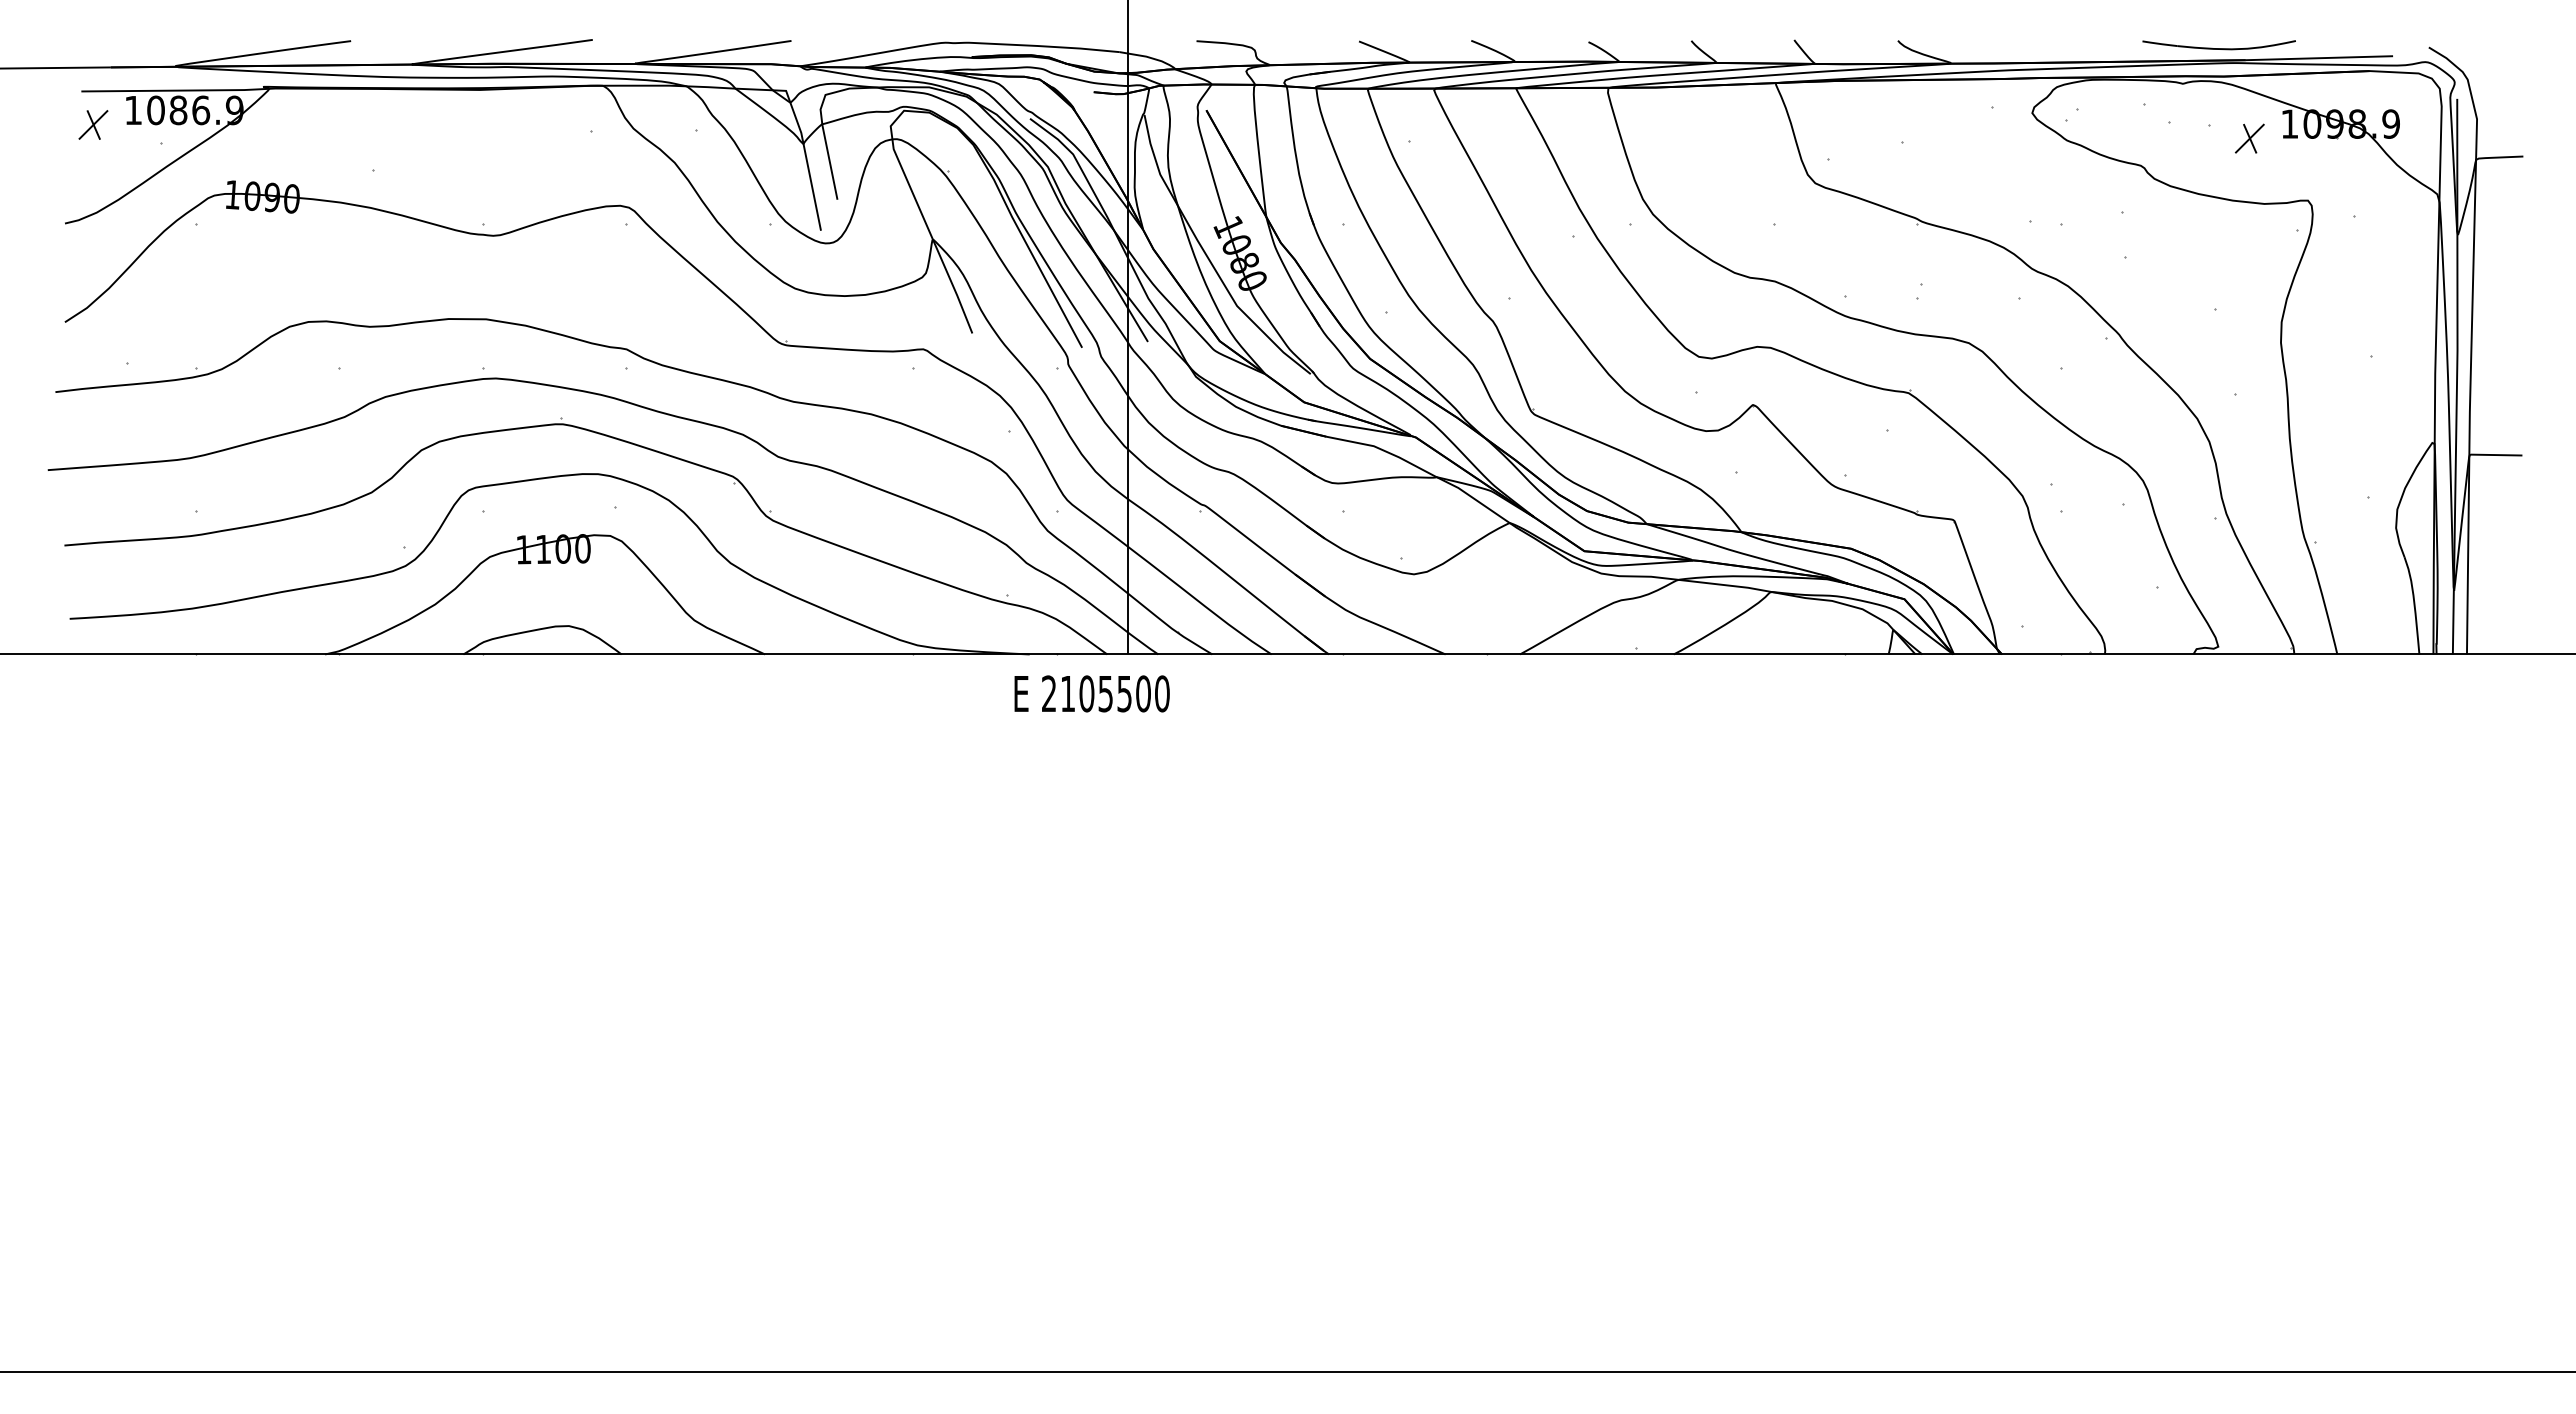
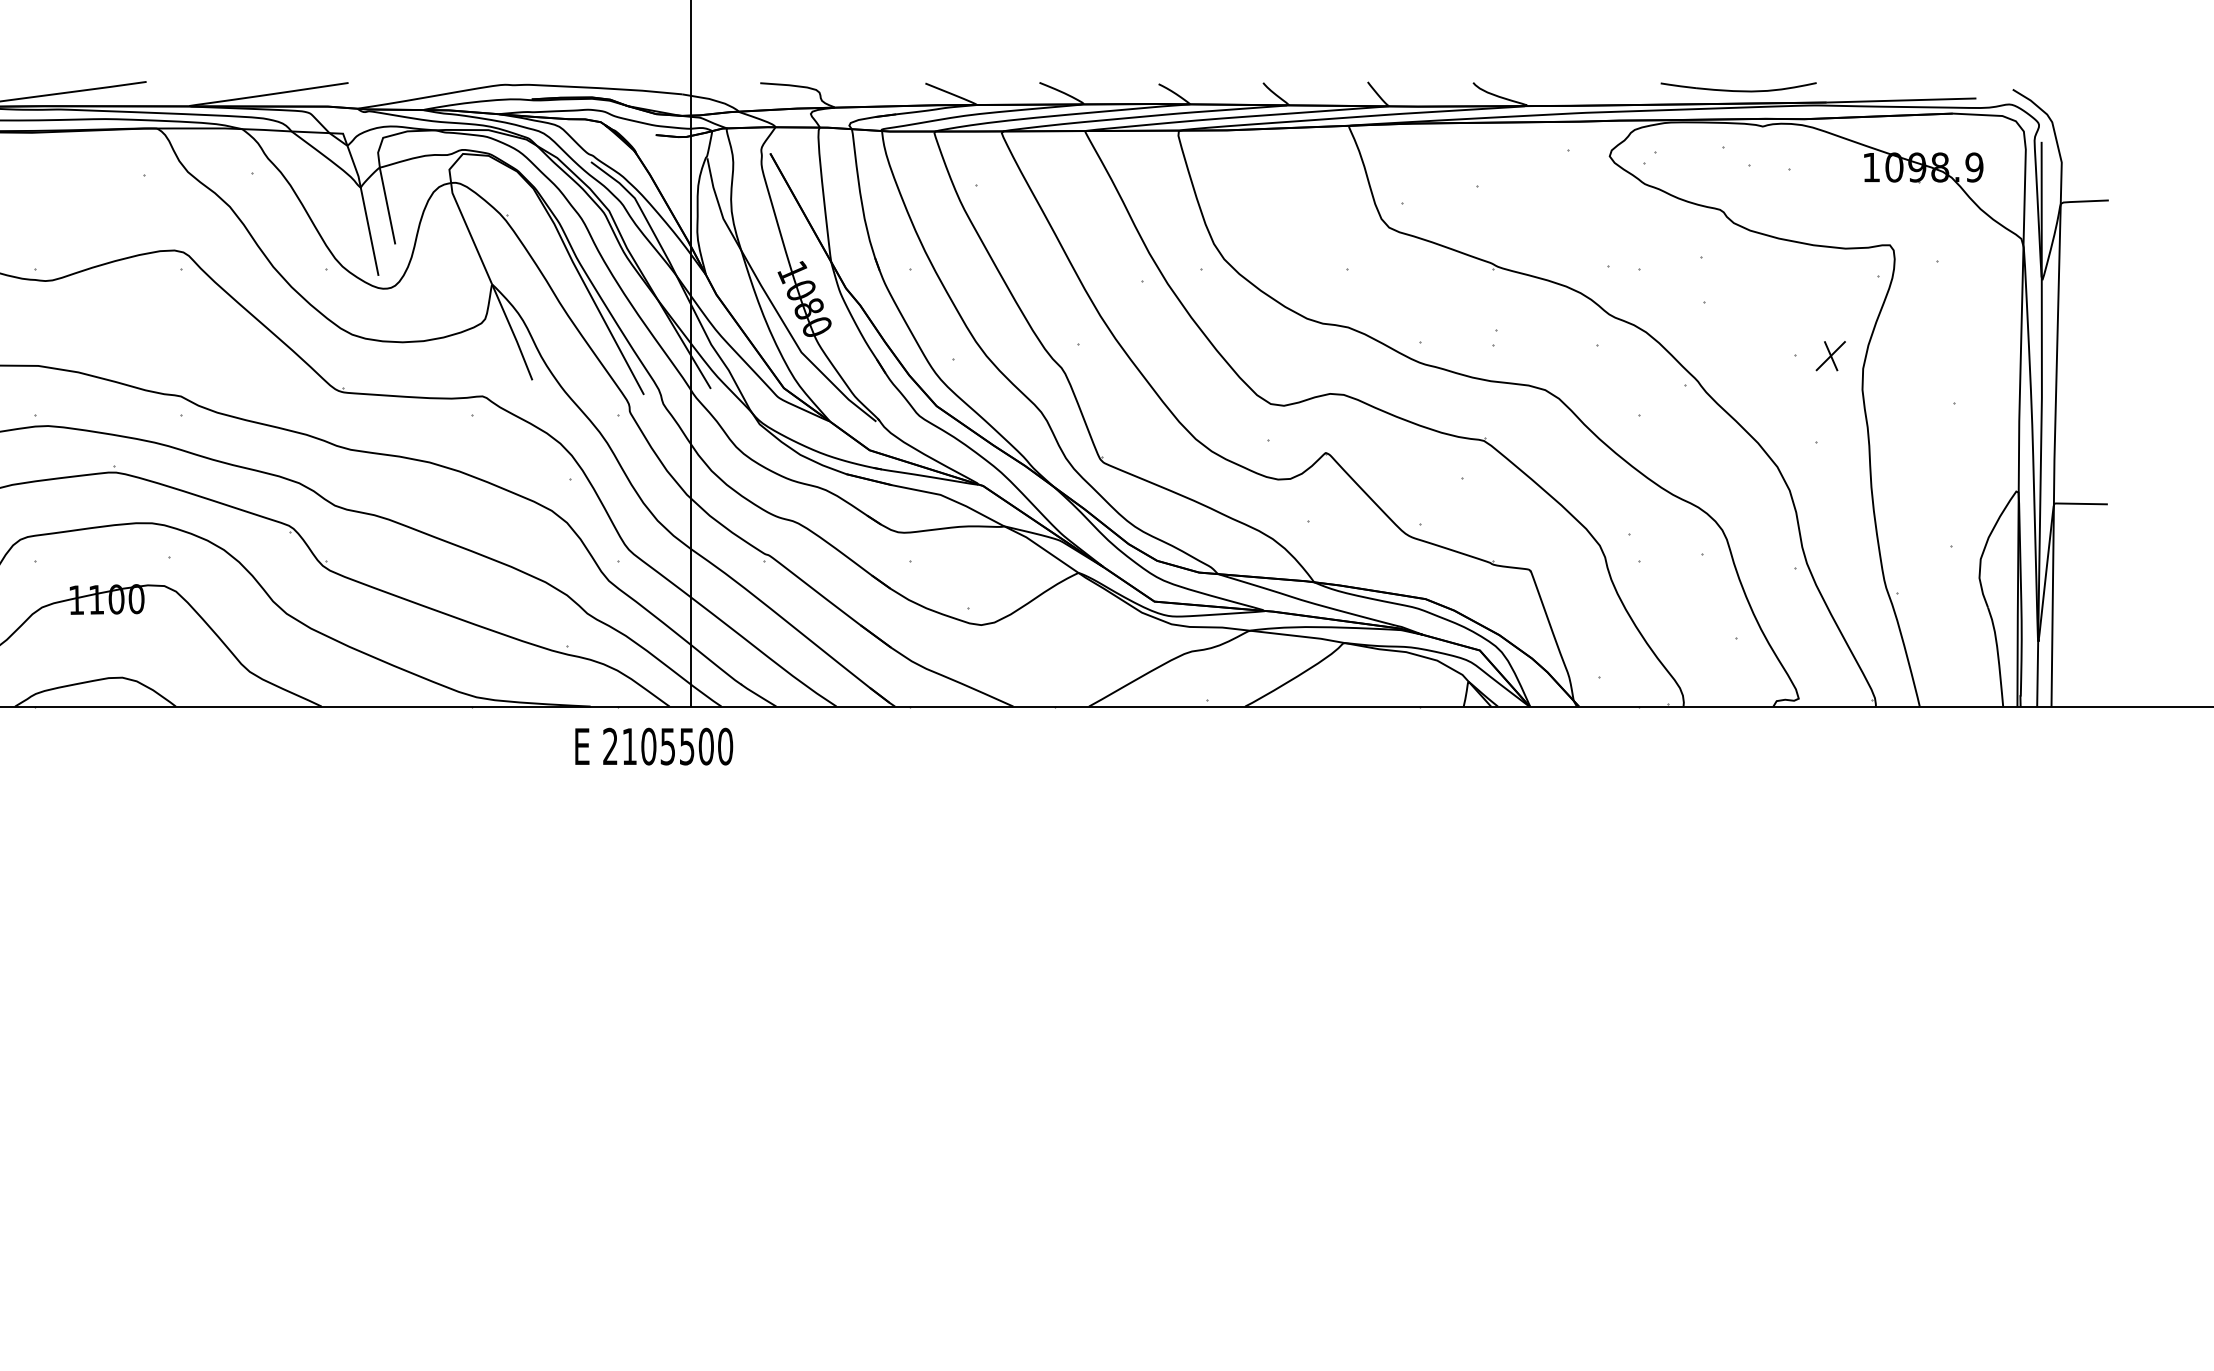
part: (2218, 45) -> (1737, 87), moved
part: (2249, 138) -> (1830, 355), moved

